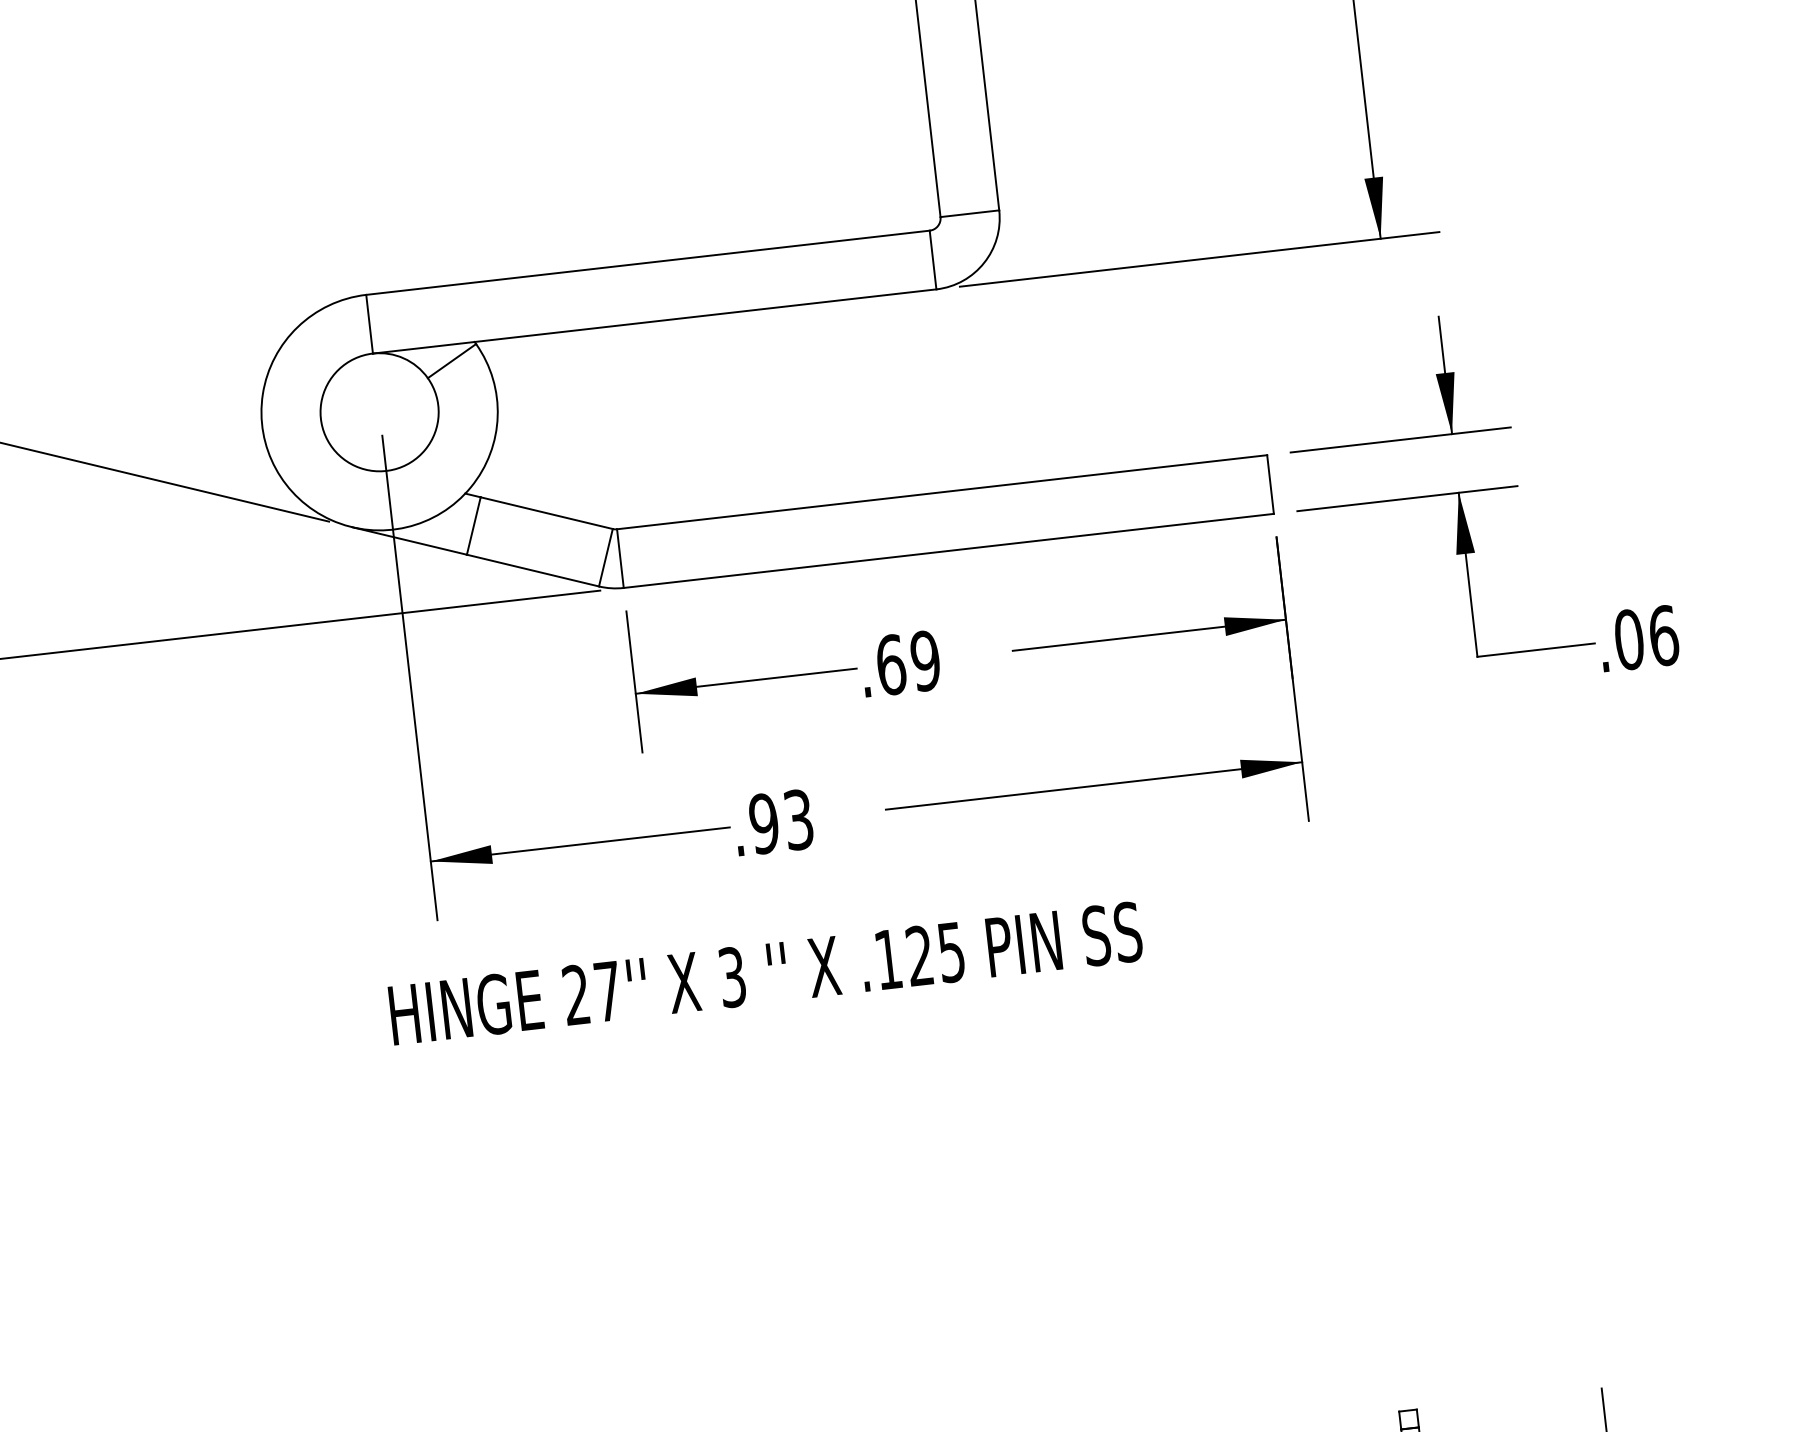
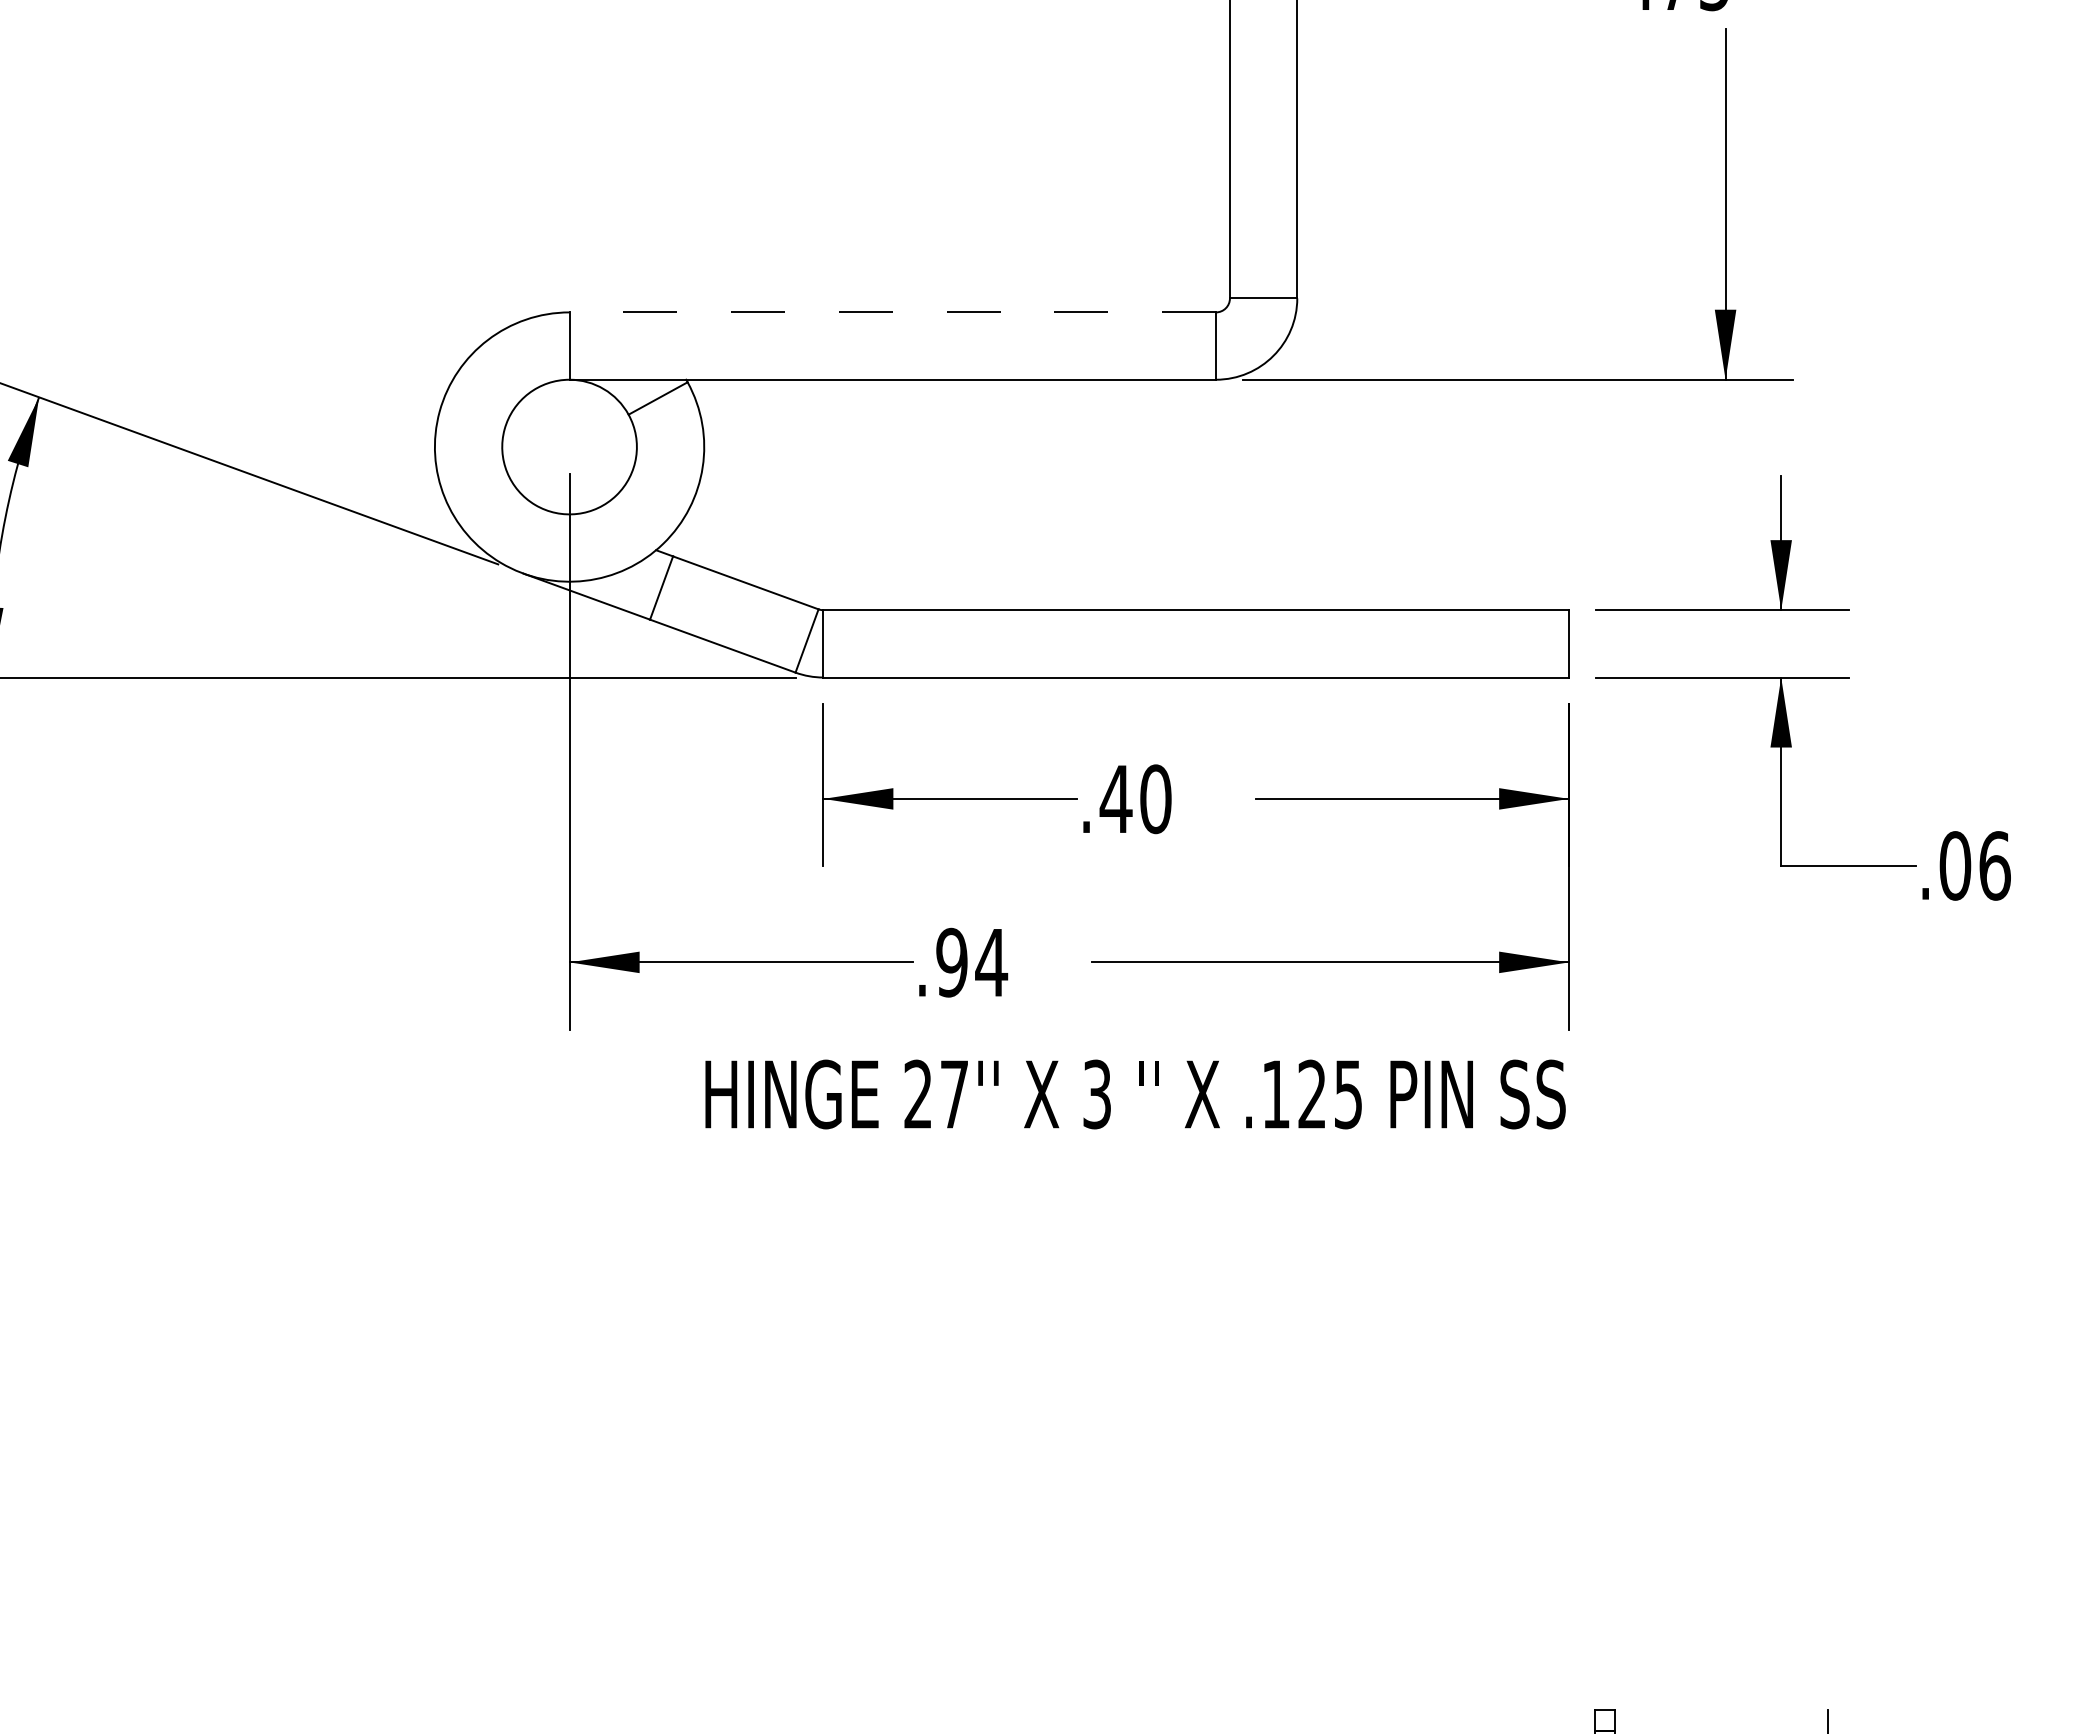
line: (647, 262) -> (892, 312), solid -> dashed
text: (907, 663) -> (1135, 799), .69 -> .40
text: (798, 819) -> (991, 962), .93 -> .94
text: (765, 973) -> (1135, 1094), moved

